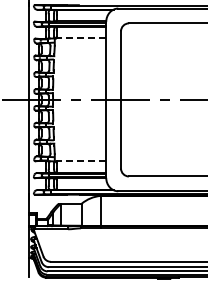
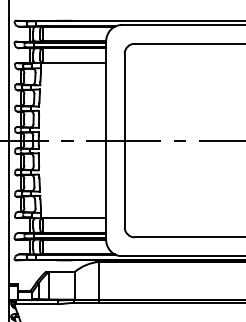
line: (81, 38) -> (74, 62), dashed -> solid
line: (81, 161) -> (74, 218), dashed -> solid

